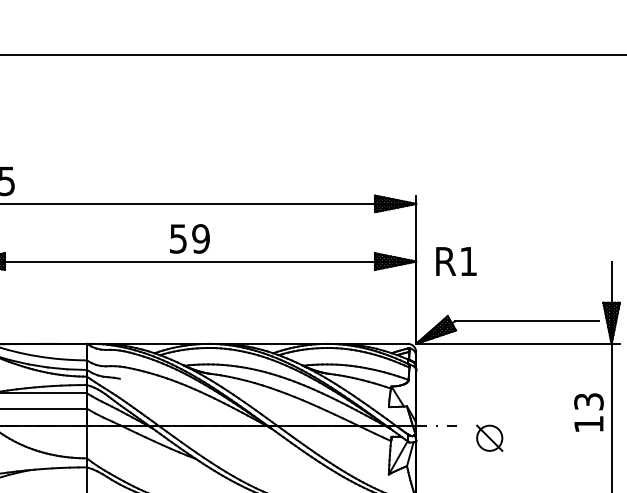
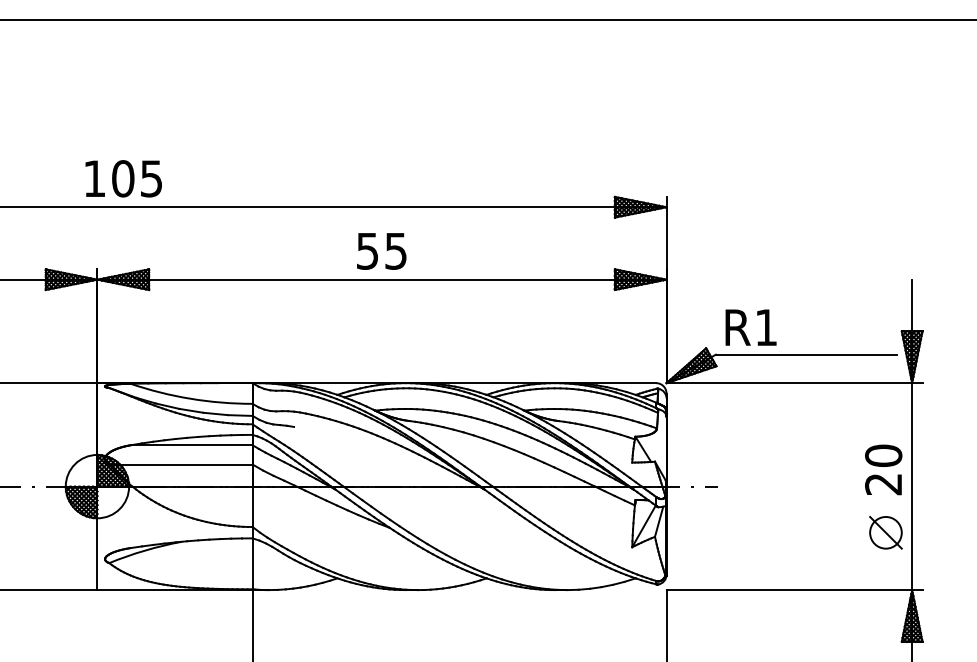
text: (200, 238) -> (395, 250), 59 -> 55
text: (455, 261) -> (750, 327), moved
text: (588, 412) -> (883, 469), 13 -> 20
part: (489, 438) -> (885, 532), moved

